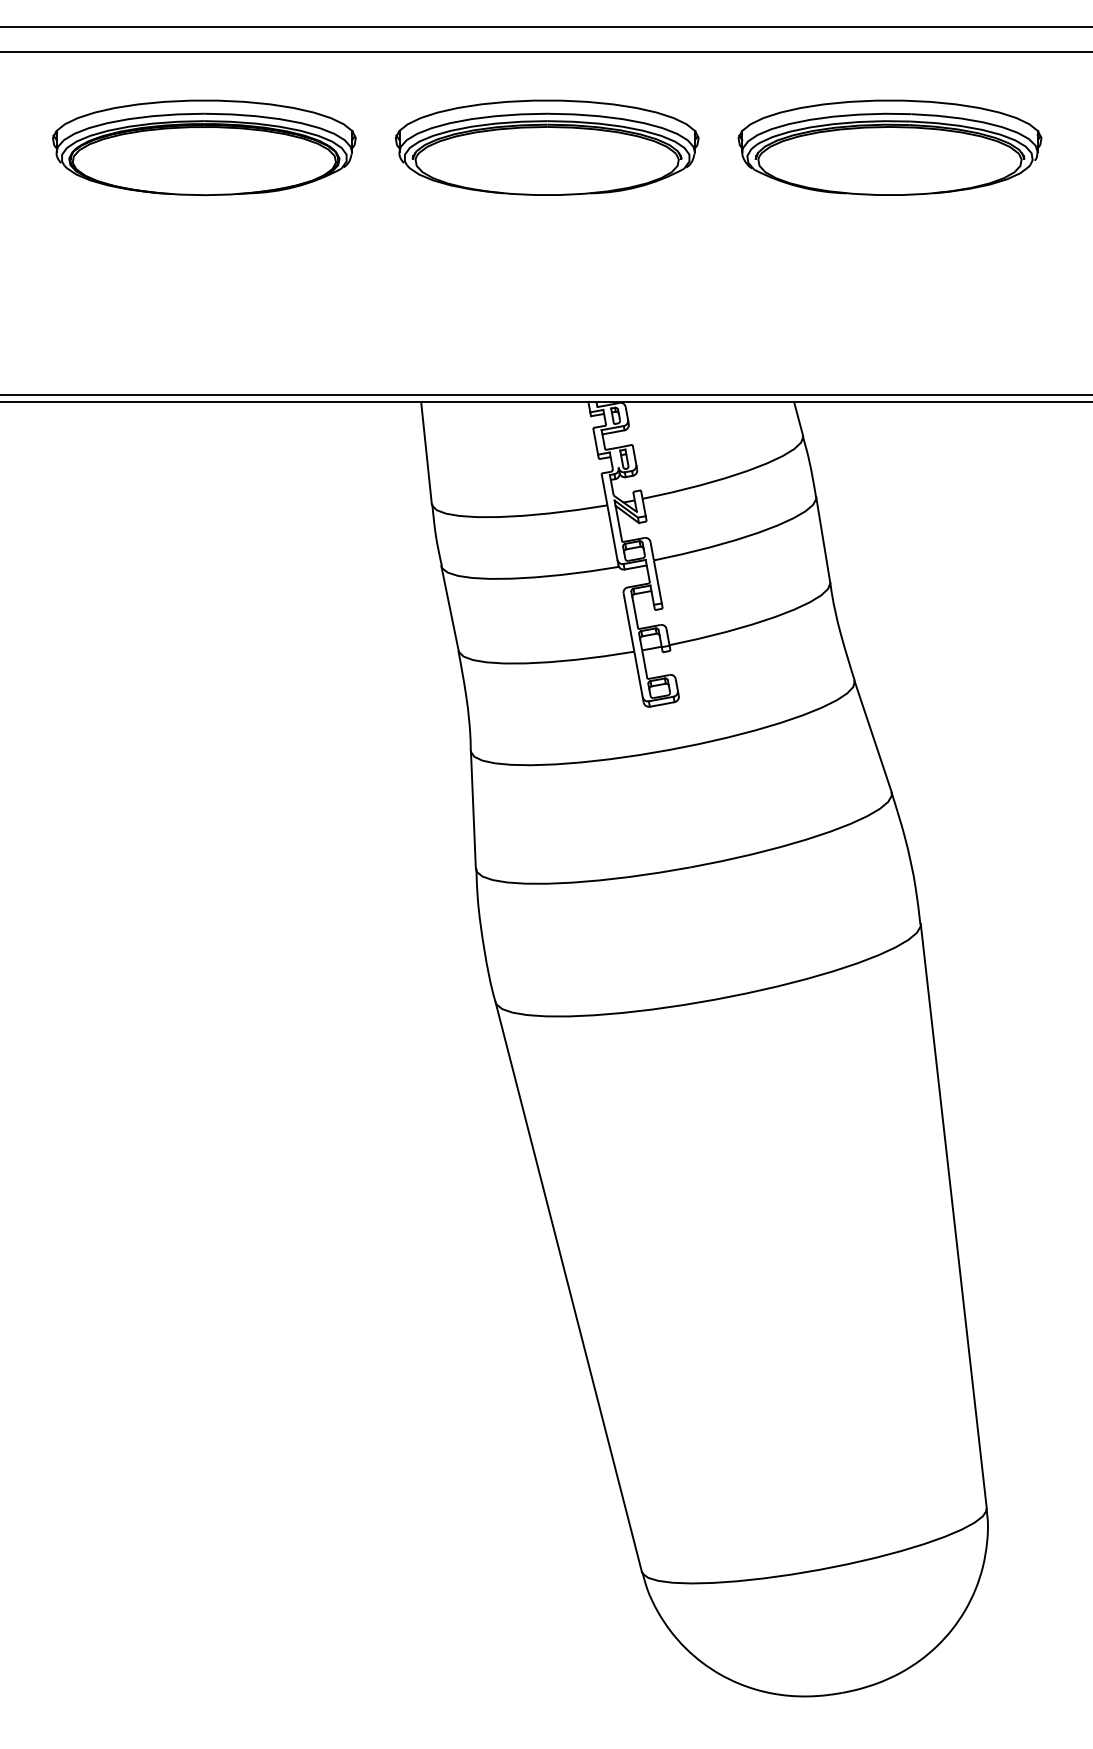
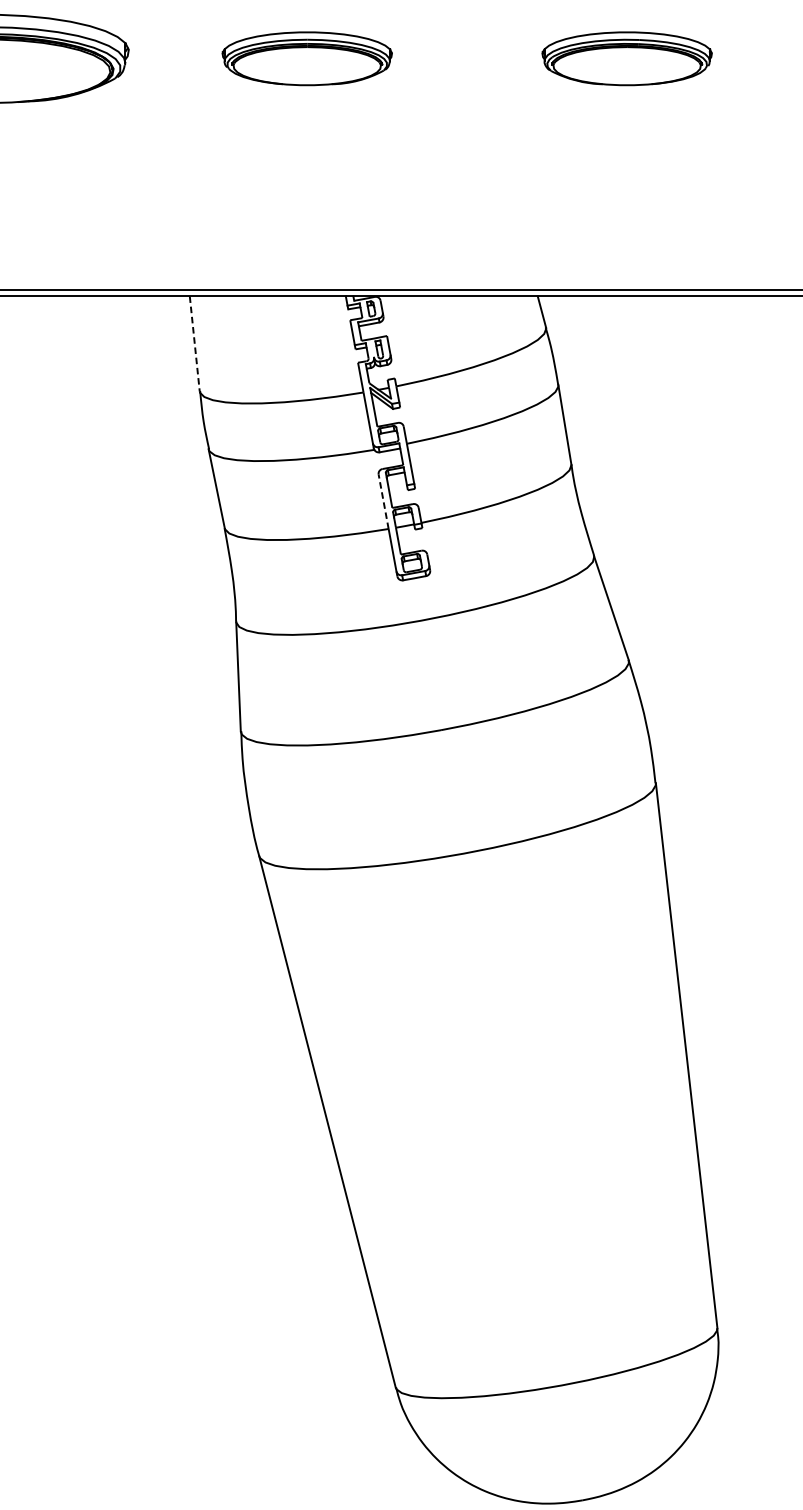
part: (546, 147) -> (306, 58), size x0.6
part: (889, 147) -> (626, 58), size x0.6
line: (426, 453) -> (194, 344), solid -> dashed
line: (628, 621) -> (383, 500), solid -> dashed

